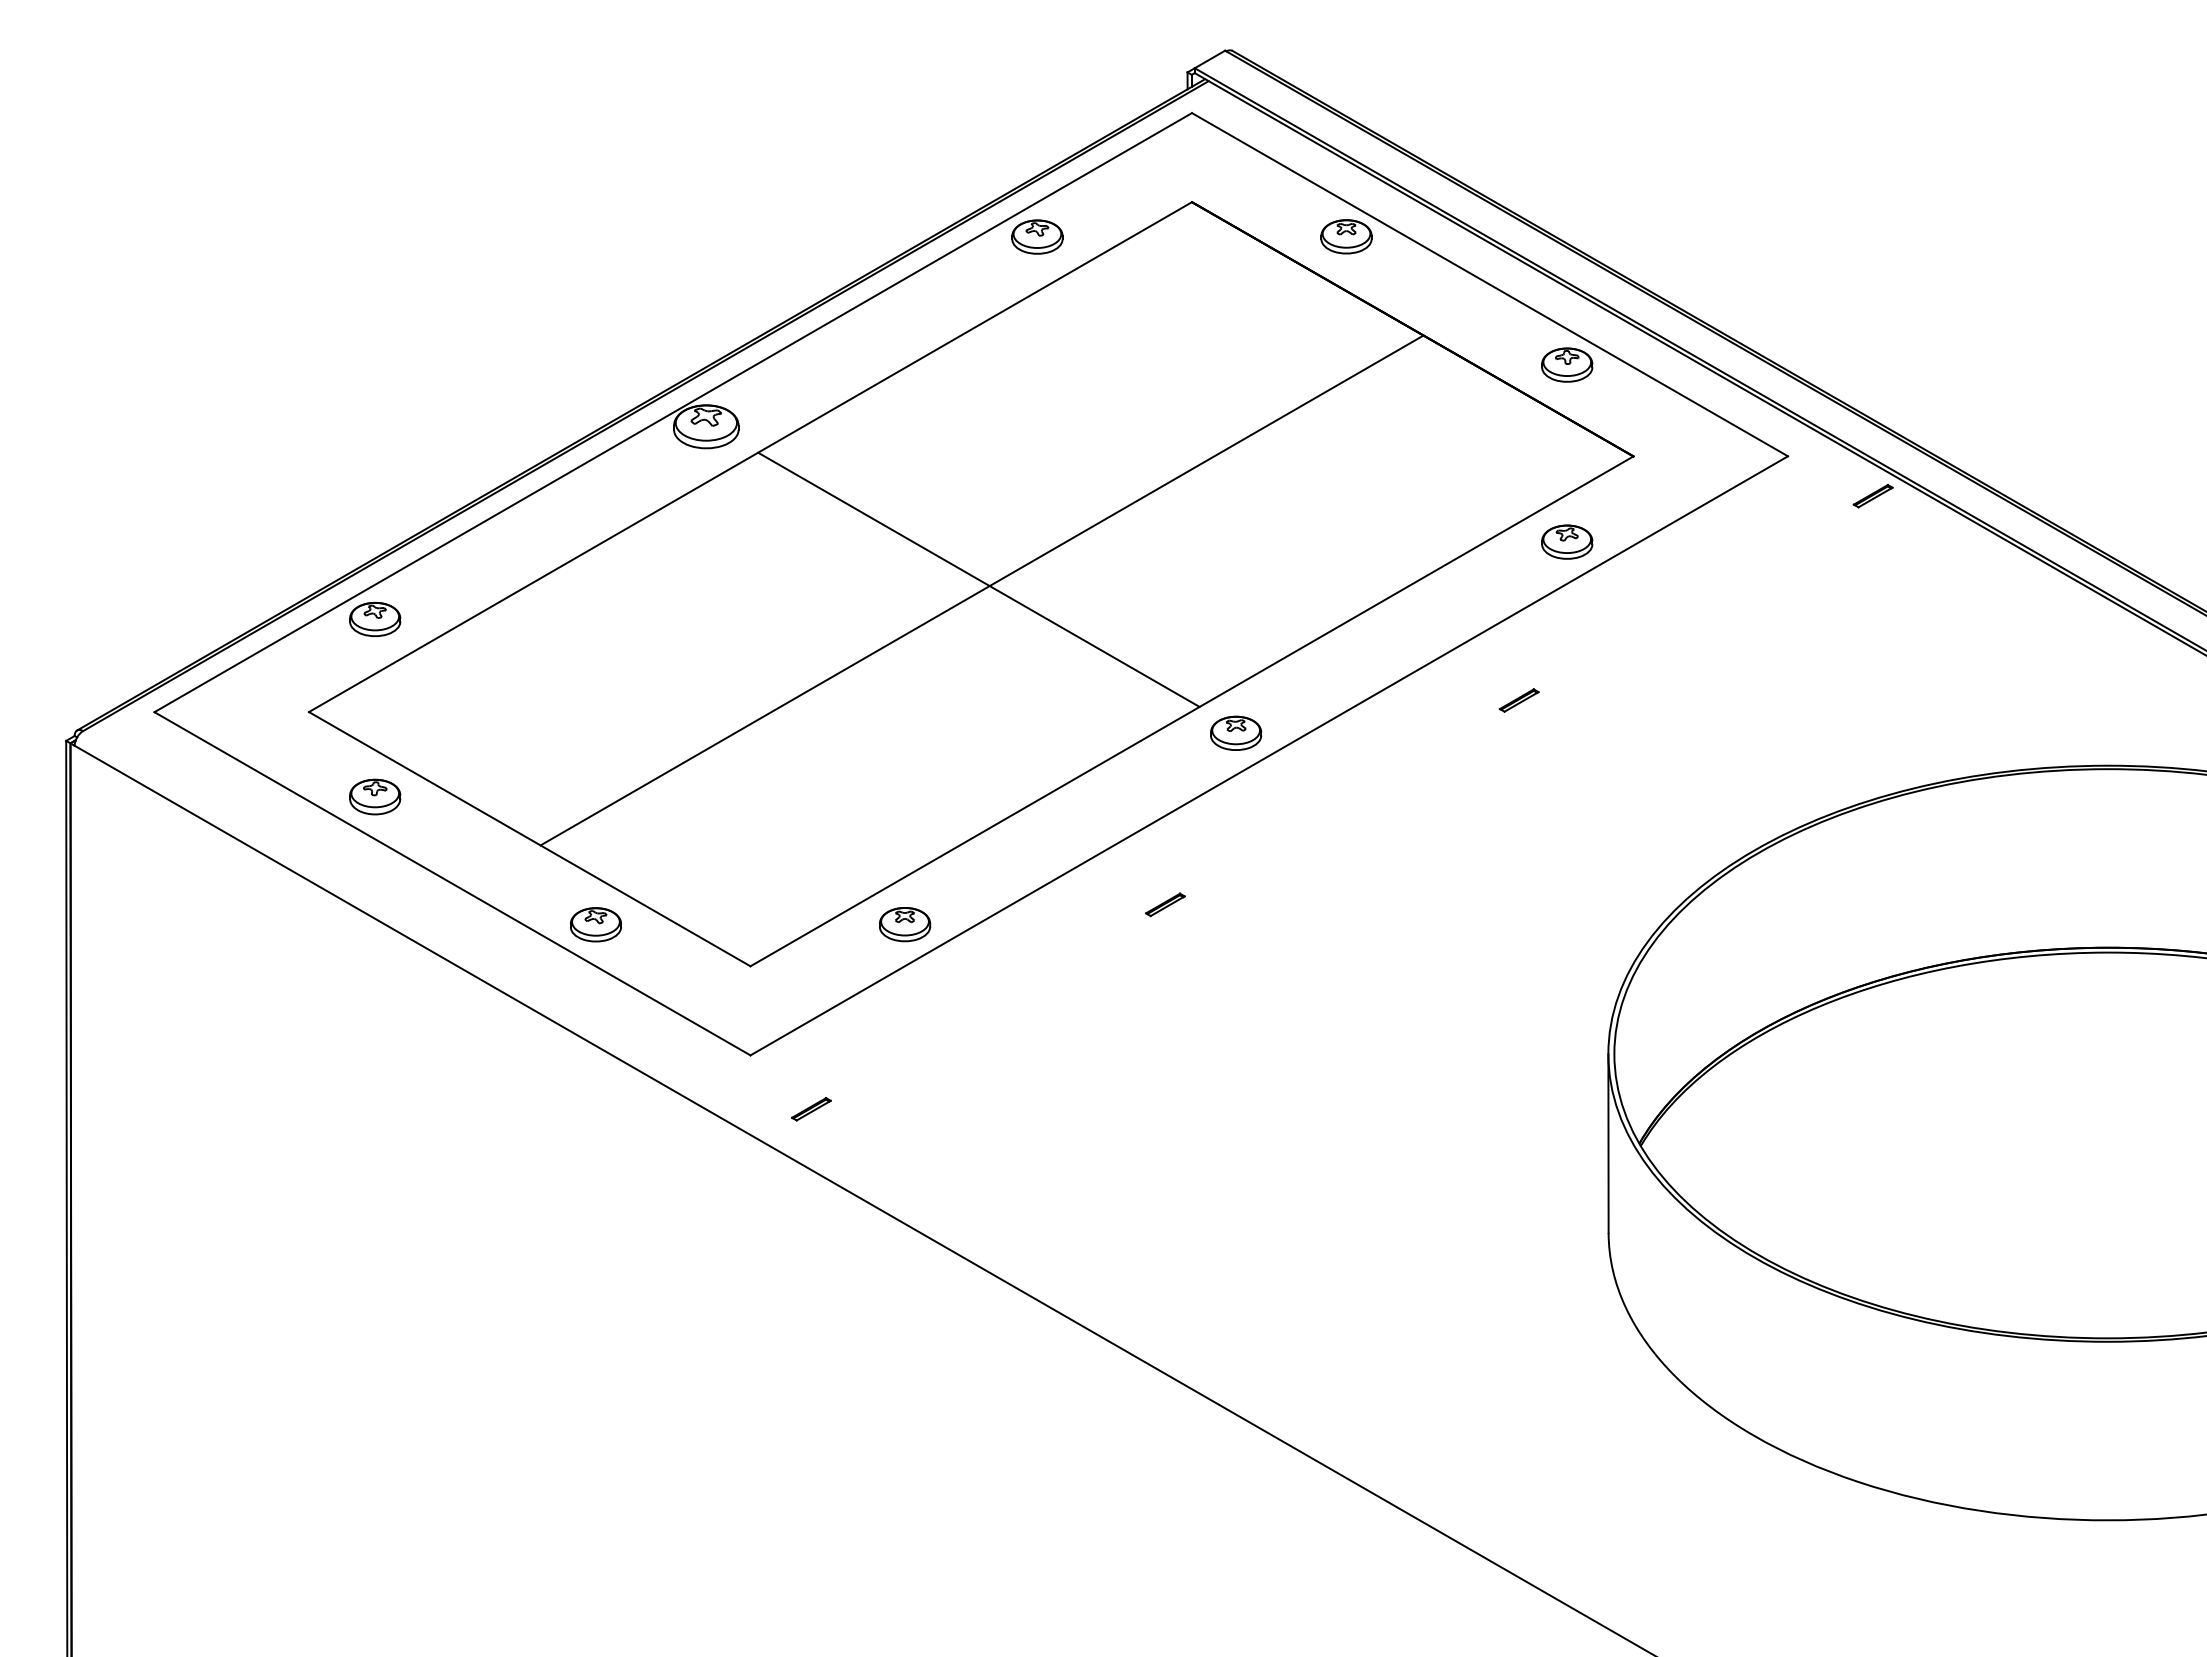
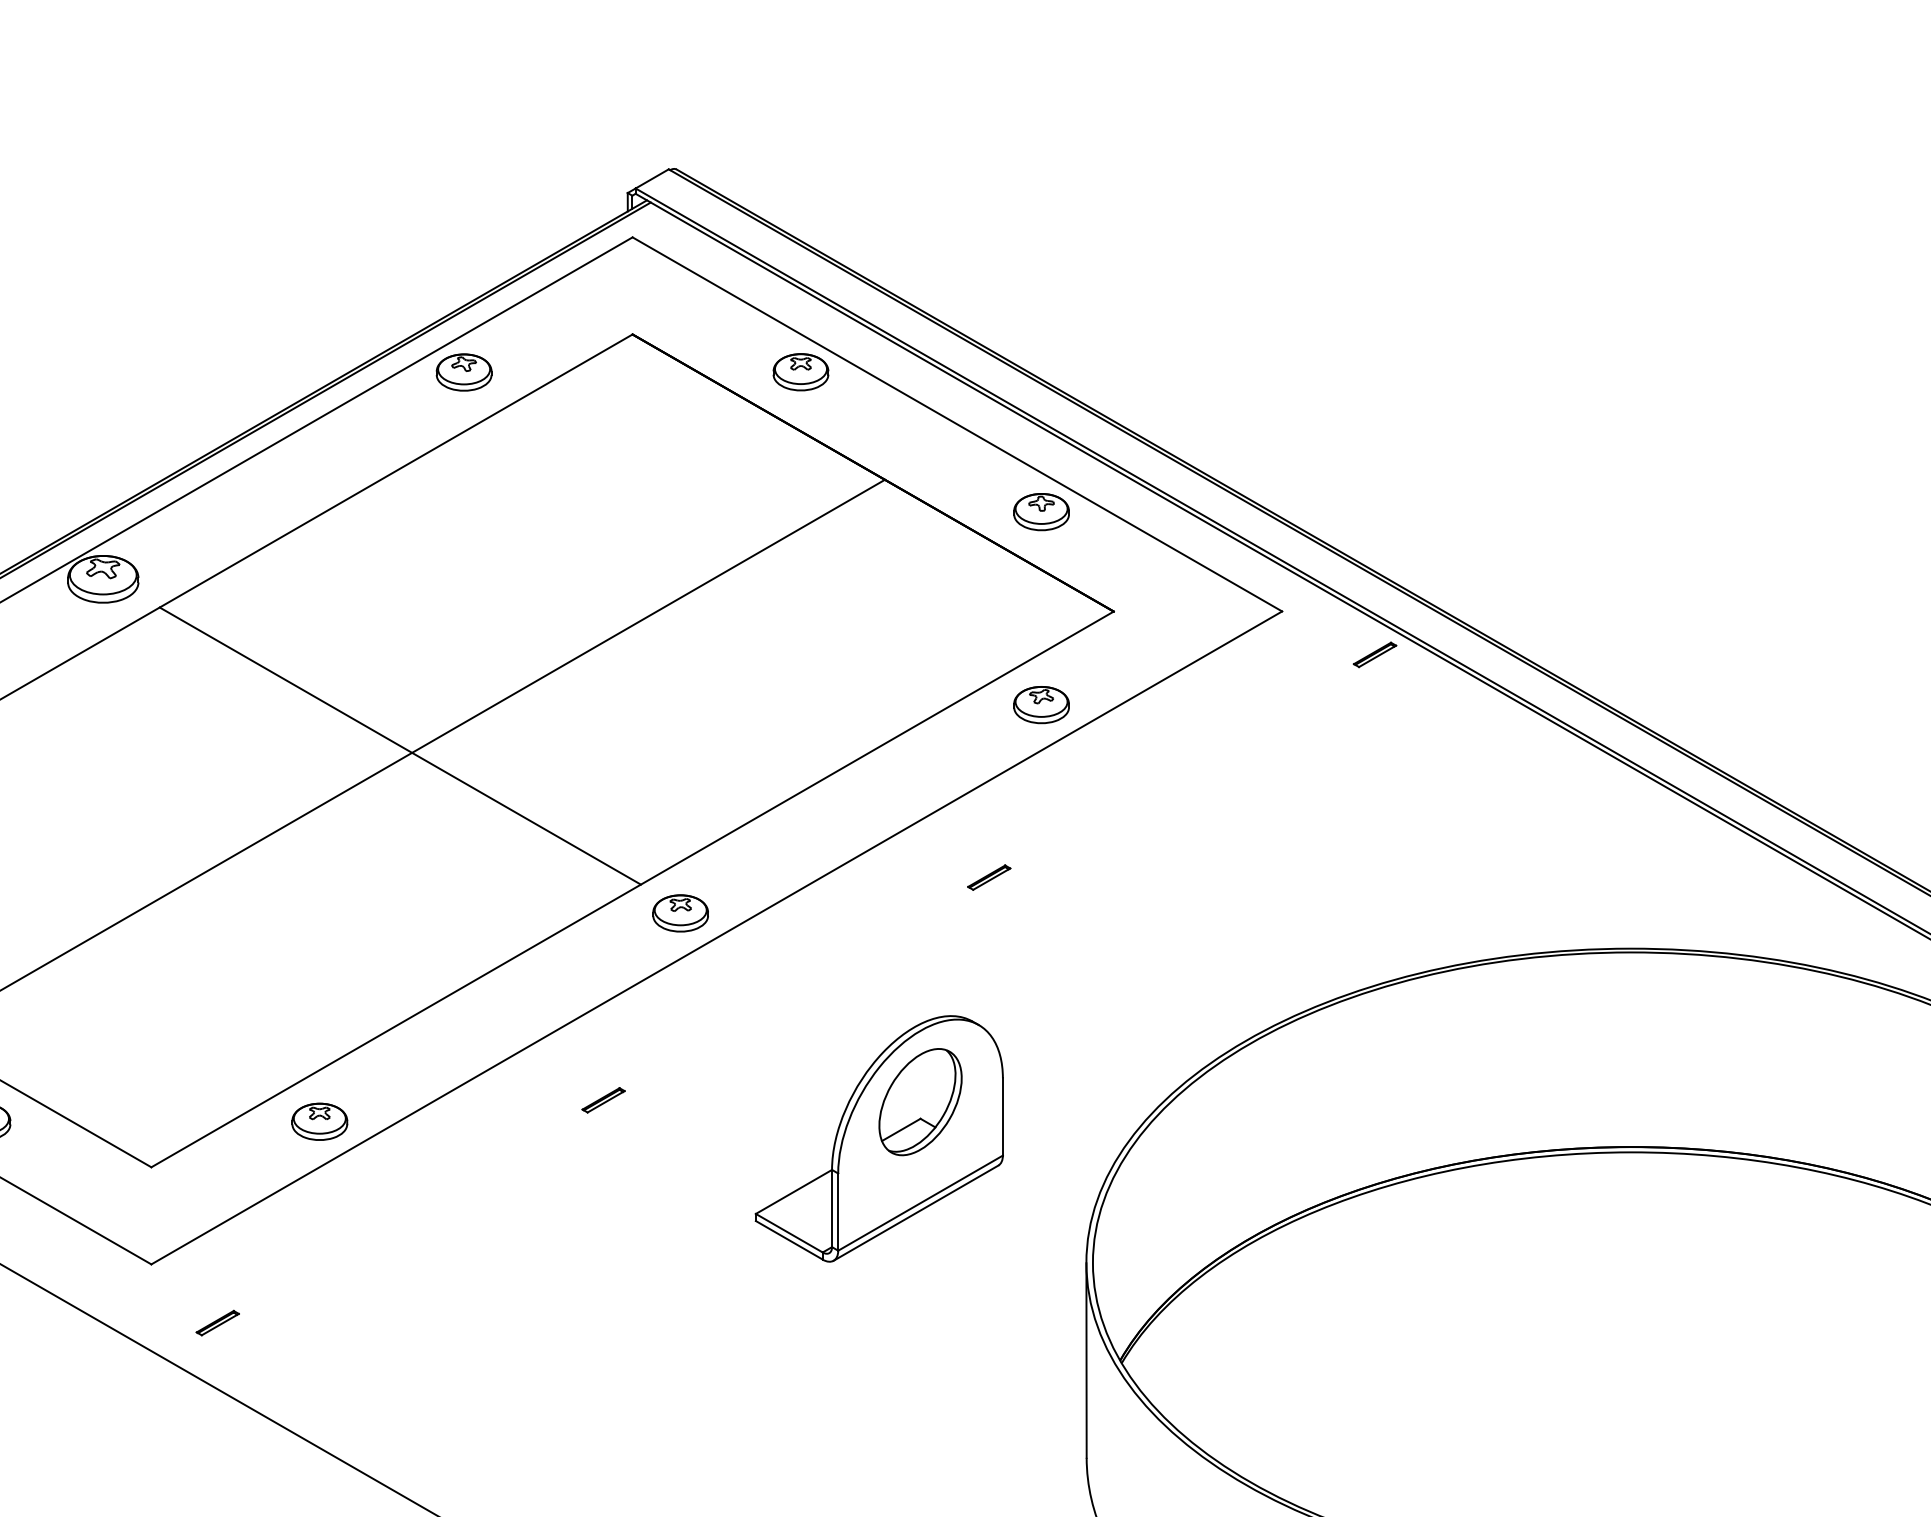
part: (1418, 939) -> (879, 1138), added

